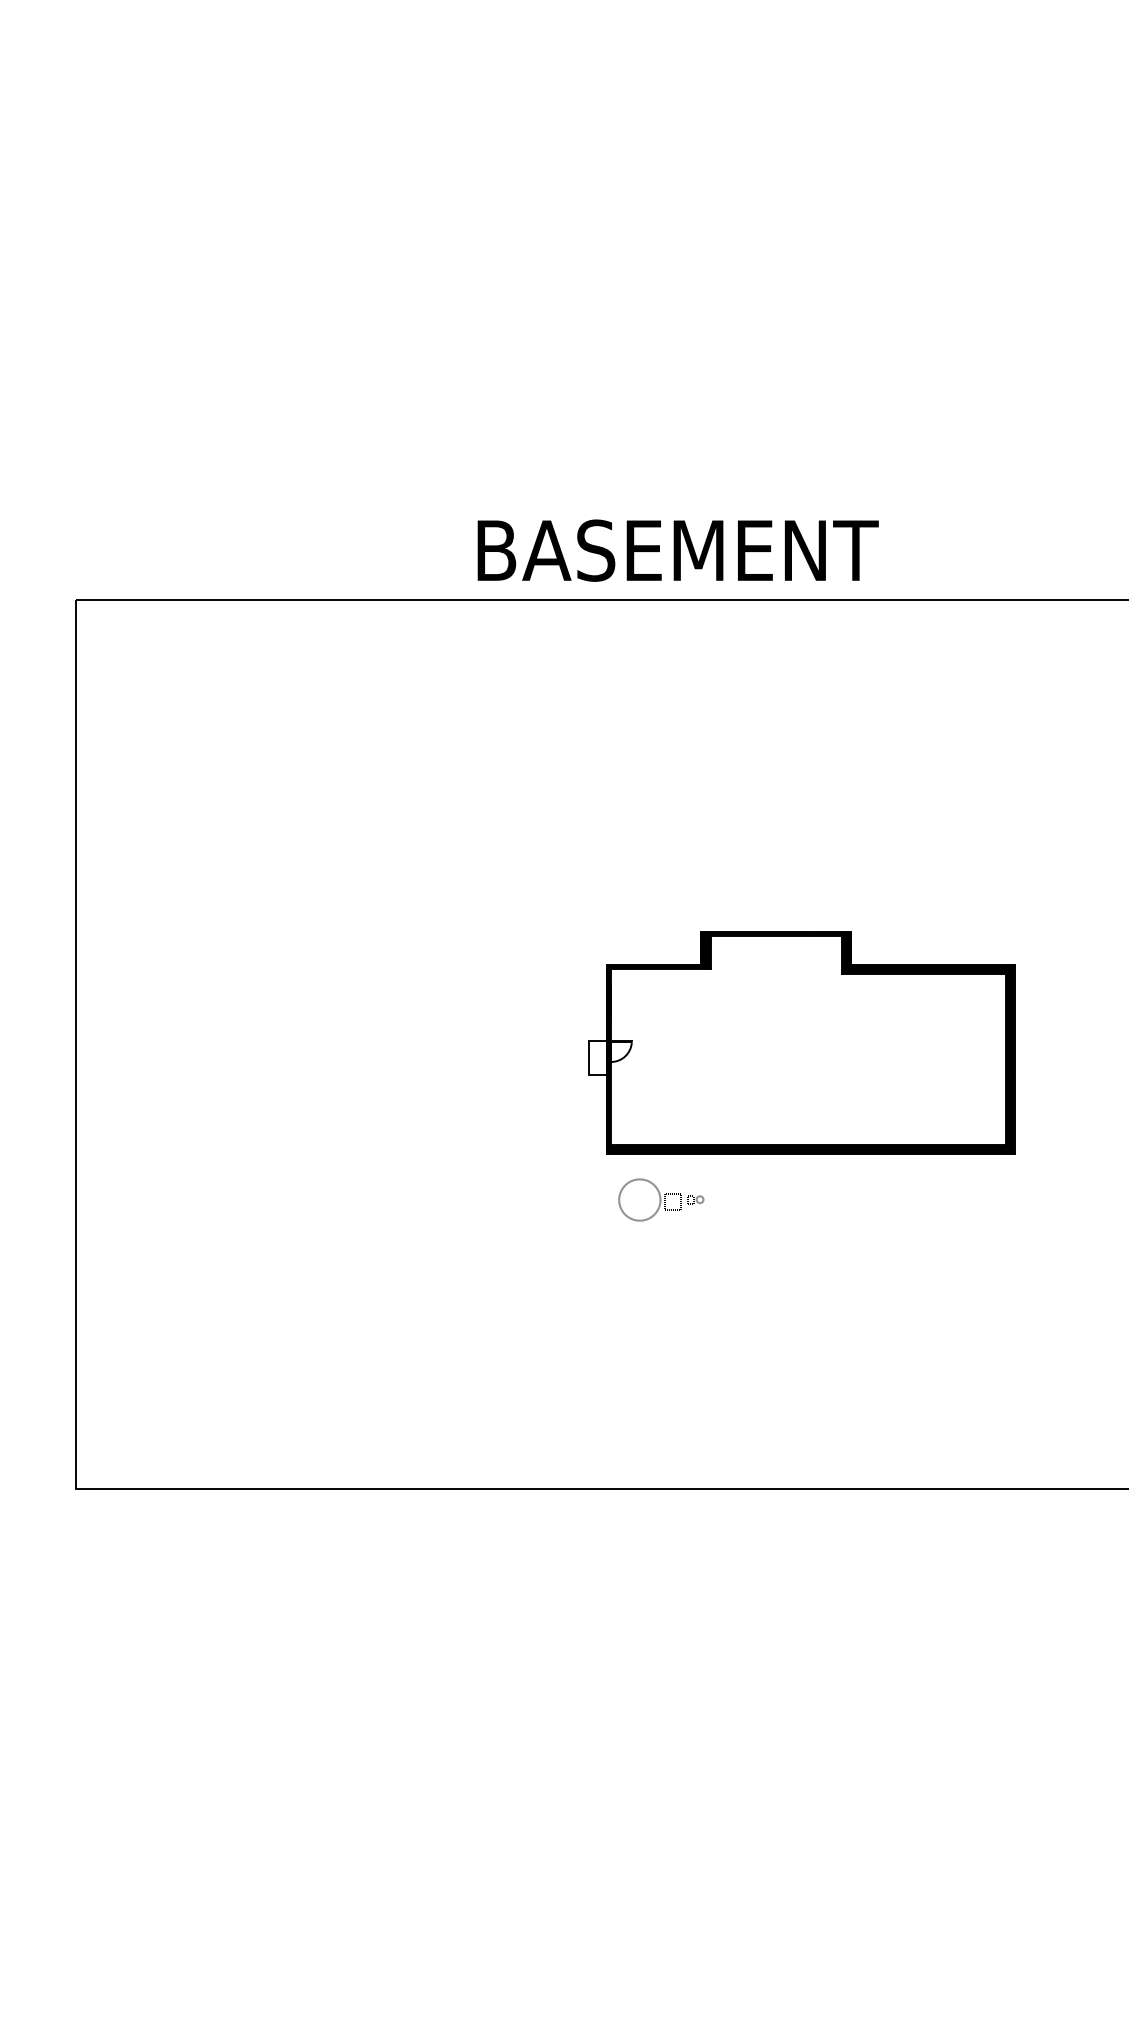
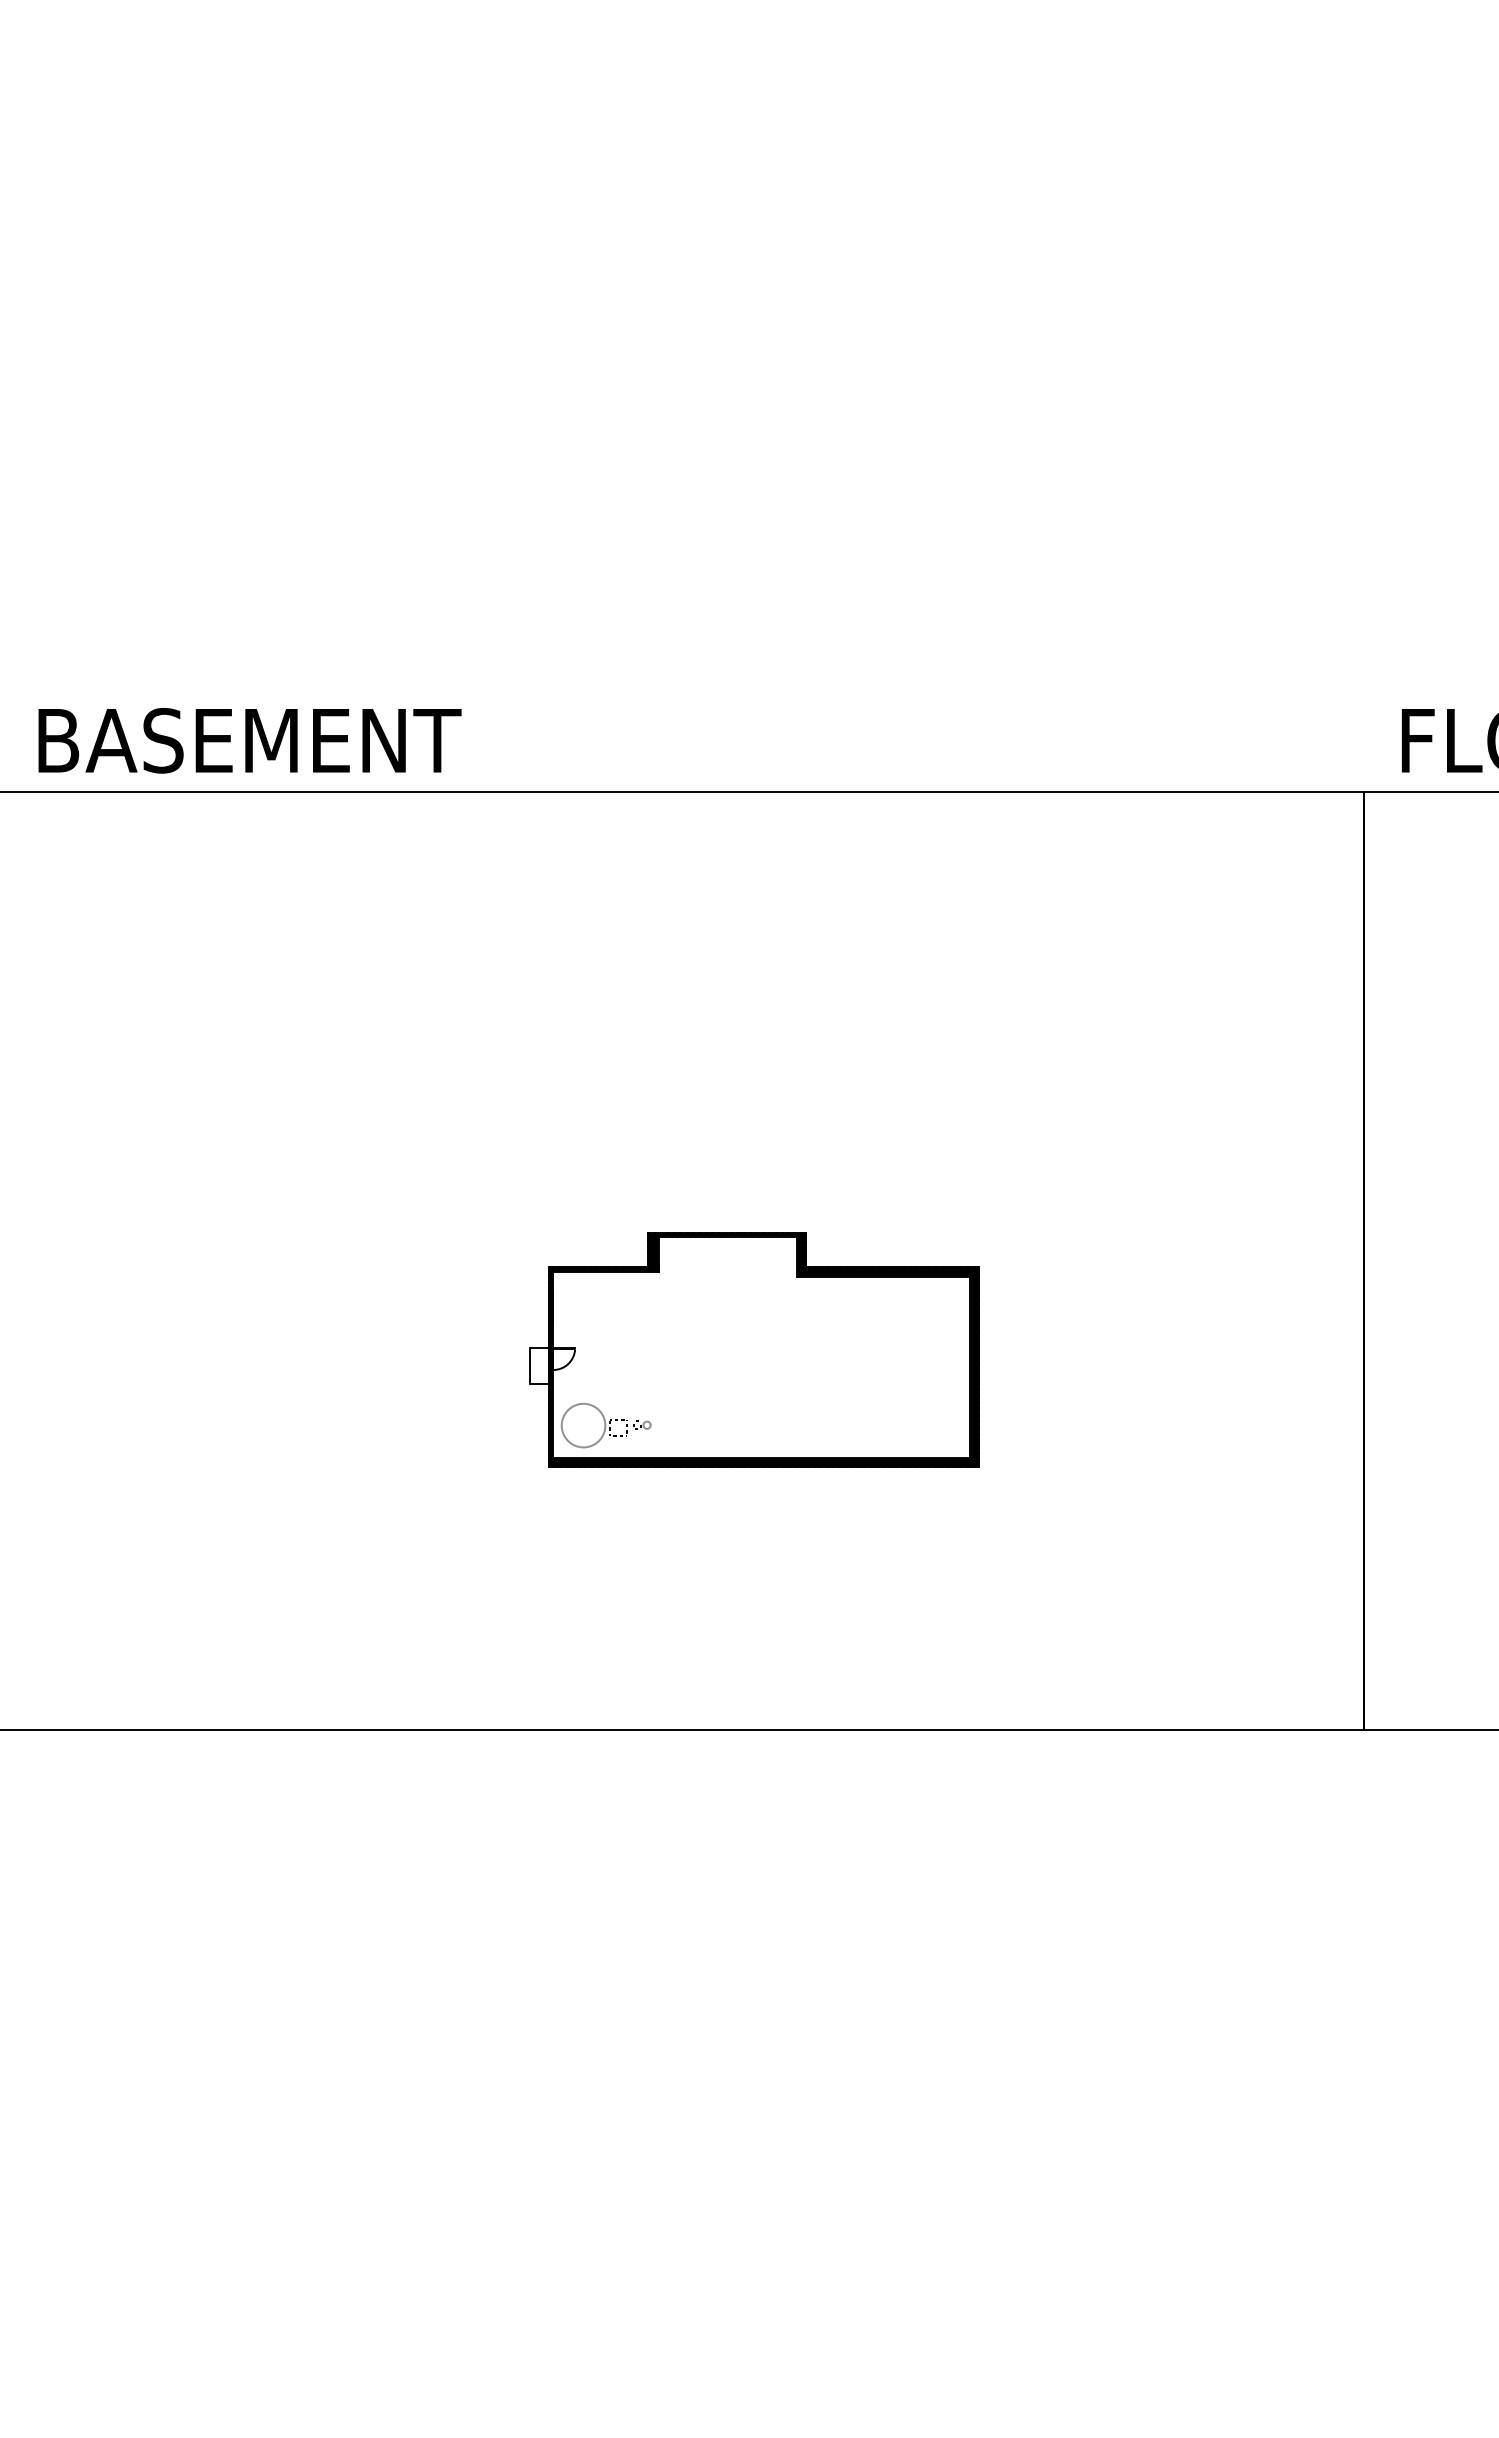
text: (677, 550) -> (249, 740), moved
part: (801, 1042) -> (754, 1349), moved

